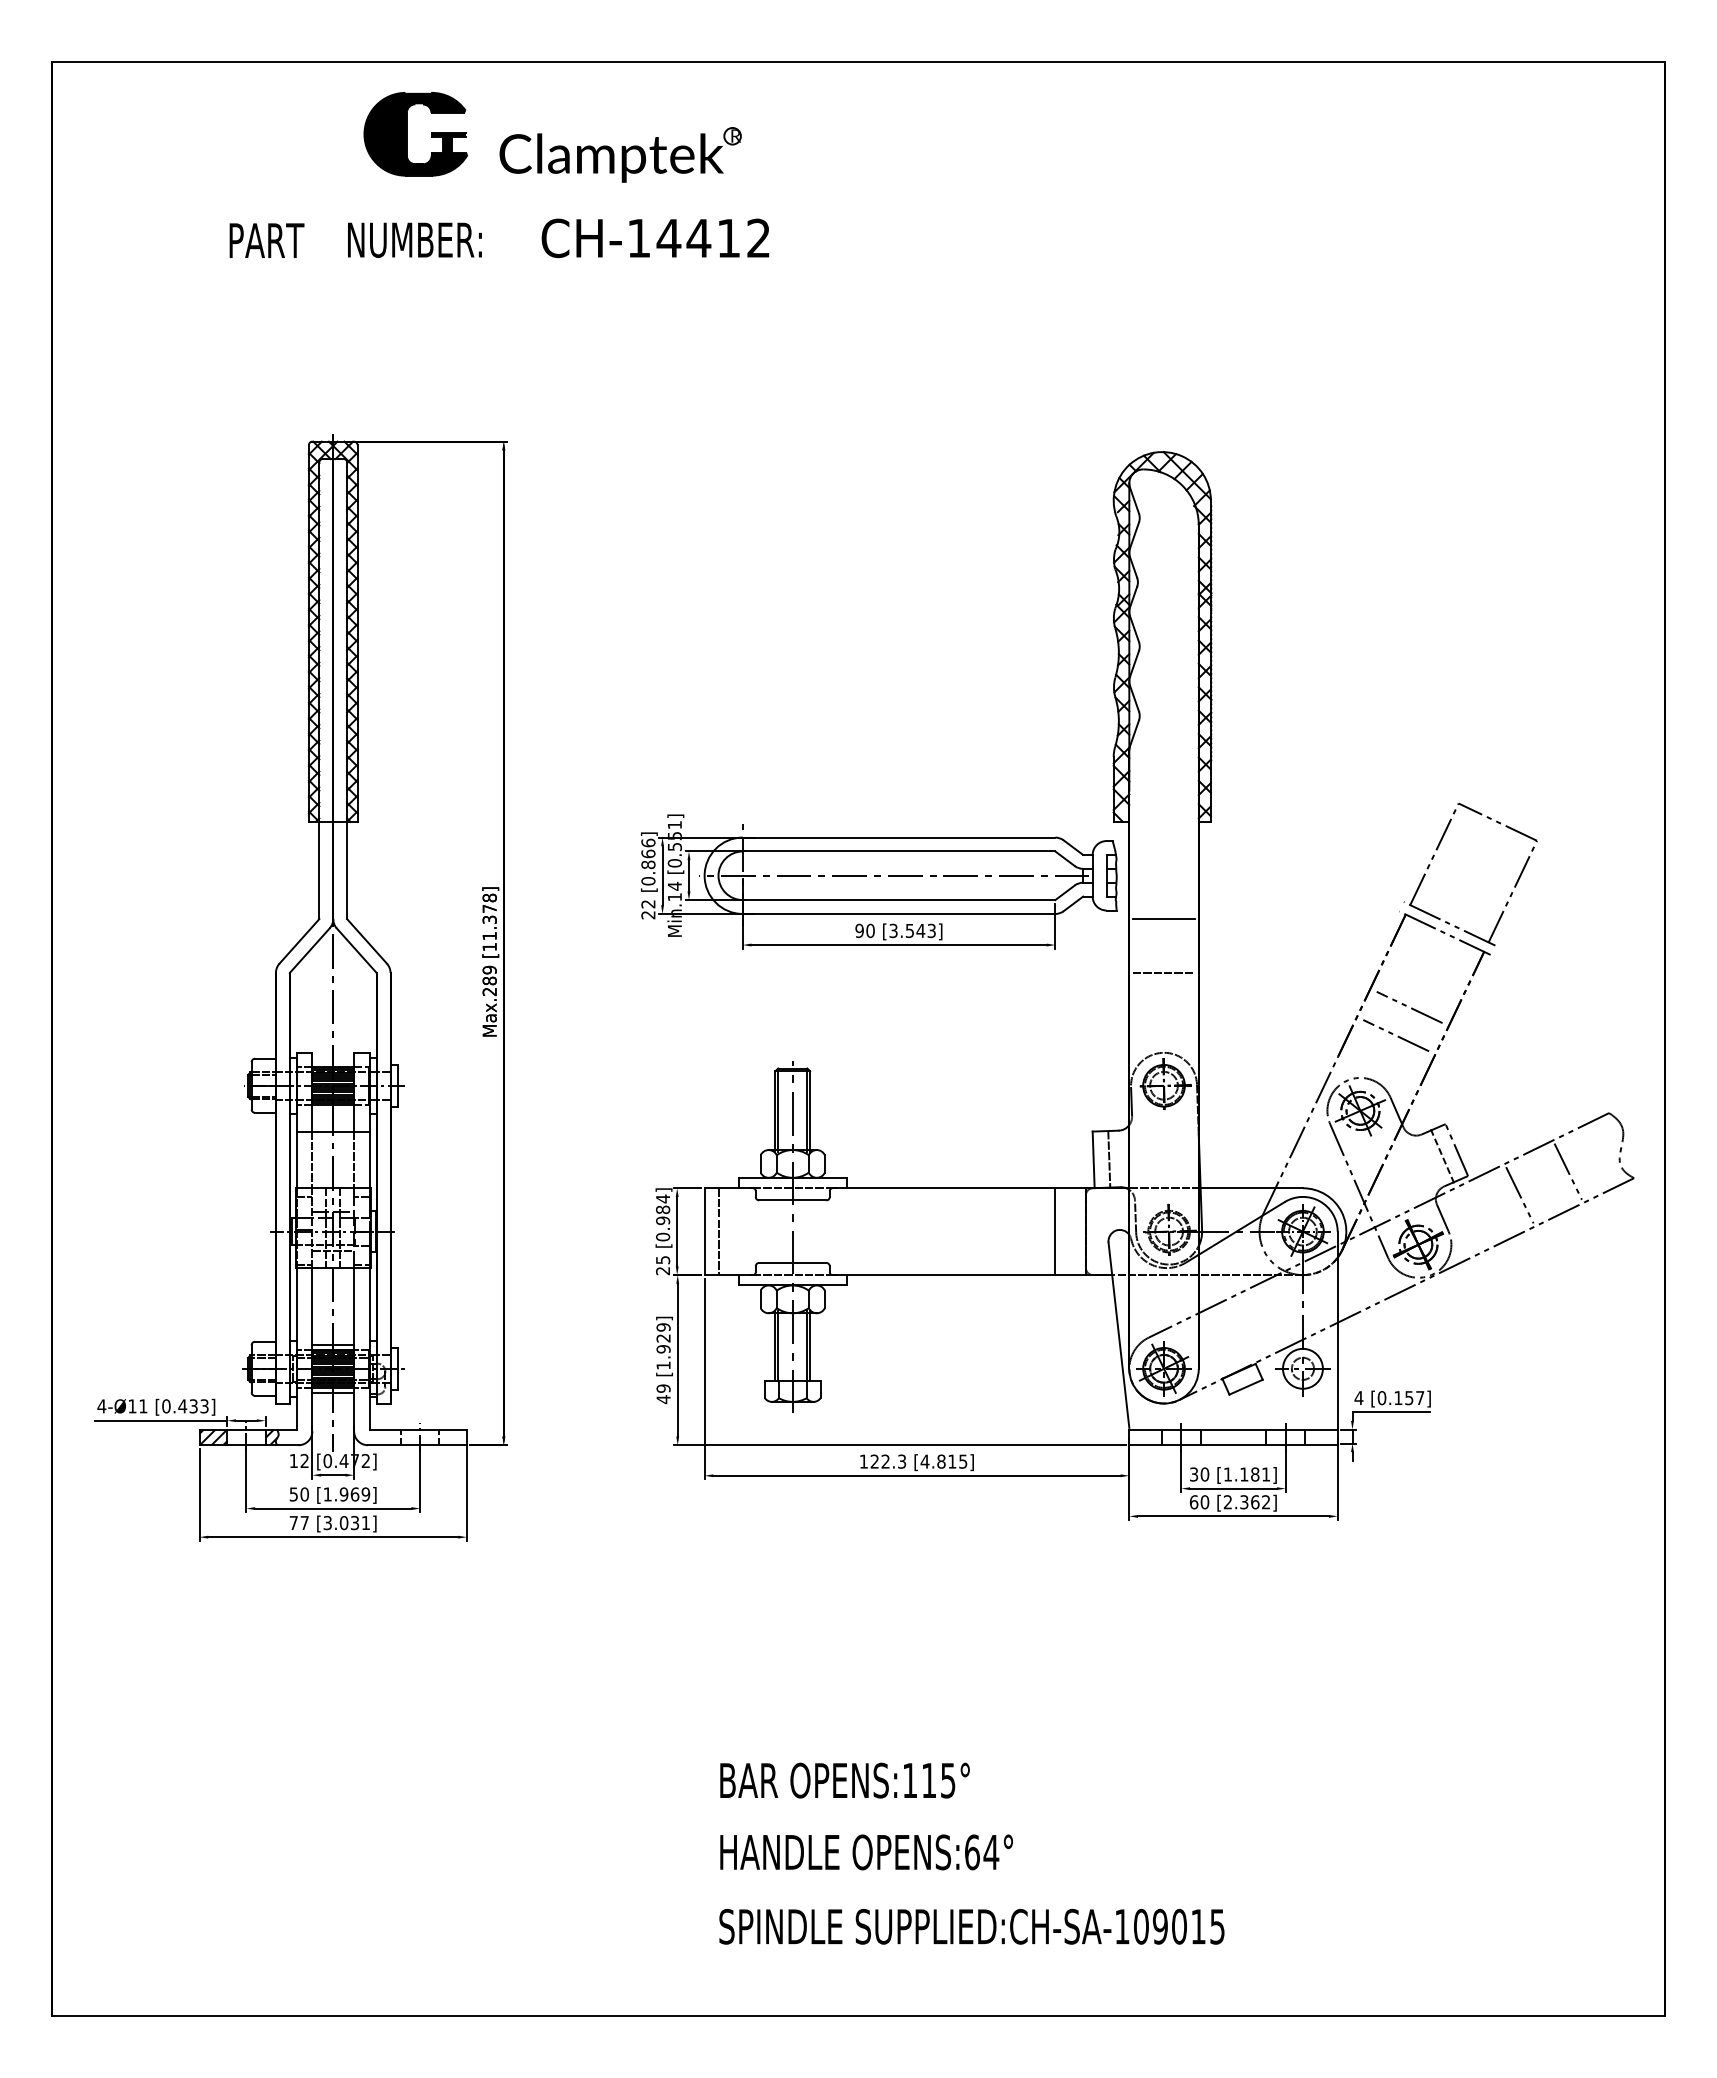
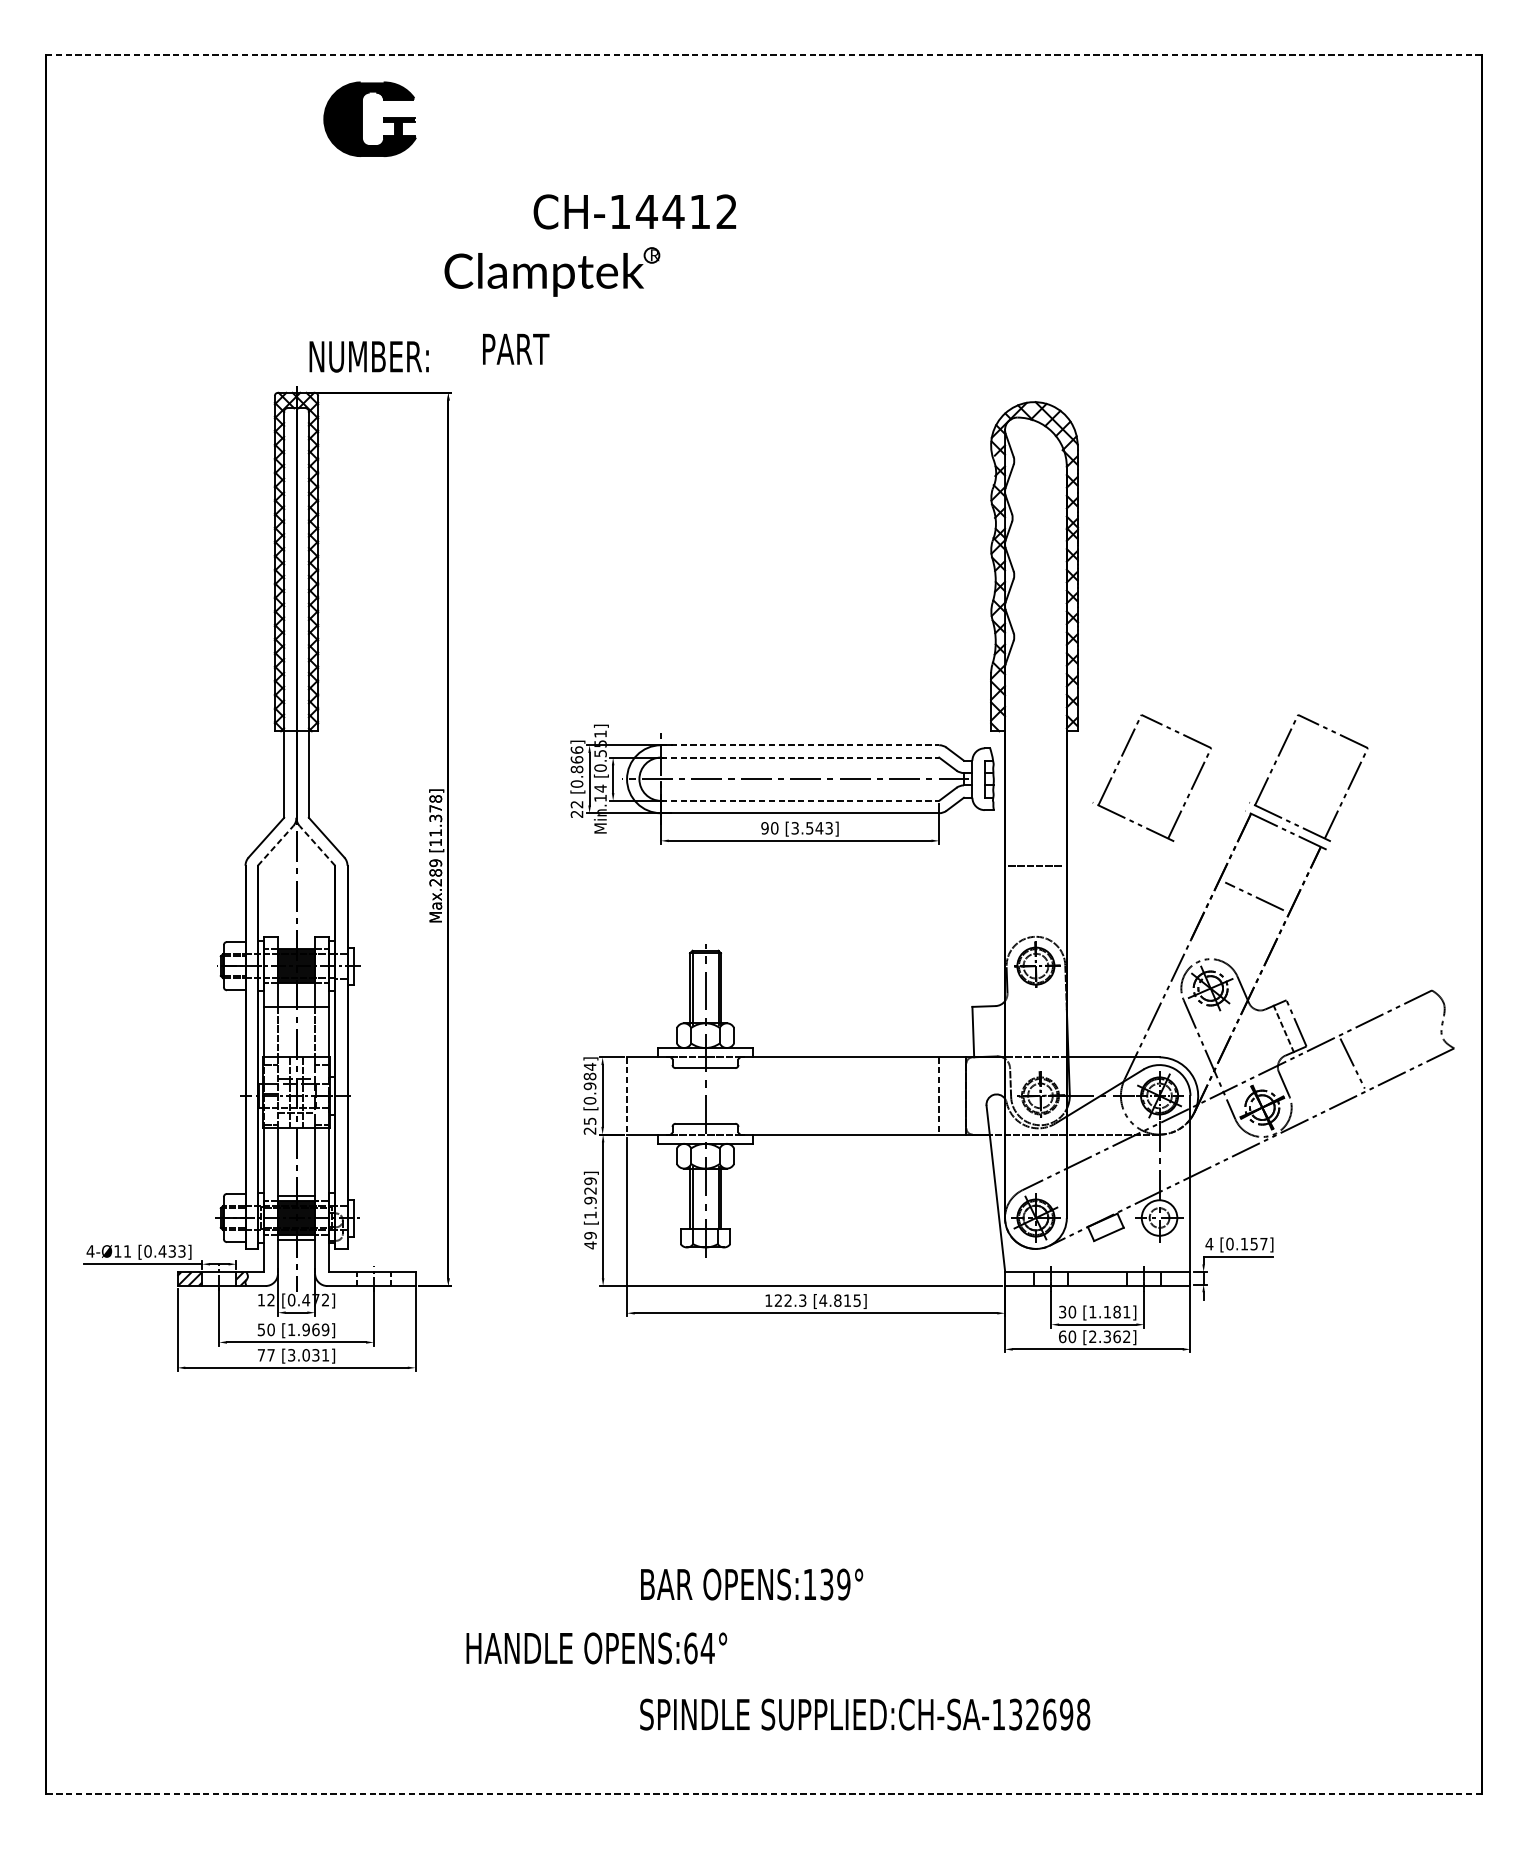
line: (858, 62) -> (764, 55), solid -> dashed
part: (620, 154) -> (552, 271), moved
text: (655, 238) -> (634, 212), moved
text: (414, 239) -> (368, 356), moved
text: (266, 240) -> (515, 349), moved
line: (899, 837) -> (800, 745), solid -> dashed
line: (899, 851) -> (800, 757), solid -> dashed
part: (1258, 856) -> (1120, 762), added
line: (899, 900) -> (800, 801), solid -> dashed
line: (1163, 919) -> (1035, 818), removed
line: (309, 950) -> (275, 845), solid -> dashed
line: (356, 950) -> (317, 845), solid -> dashed
line: (1396, 1035) -> (1242, 921), removed
line: (1109, 1159) -> (987, 1031), removed
line: (1567, 1171) -> (1395, 1042), removed
line: (718, 1231) -> (639, 1095), removed
line: (704, 1232) -> (626, 1096), solid -> dashed
line: (1054, 1232) -> (938, 1096), solid -> dashed
text: (938, 1780) -> (835, 1584), OPENS:115° -> OPENS:139°
text: (866, 1852) -> (596, 1648), moved
text: (1179, 1926) -> (1049, 1714), SUPPLIED:CH-SA-109015 -> SUPPLIED:CH-SA-132698
line: (858, 2015) -> (764, 1793), solid -> dashed

